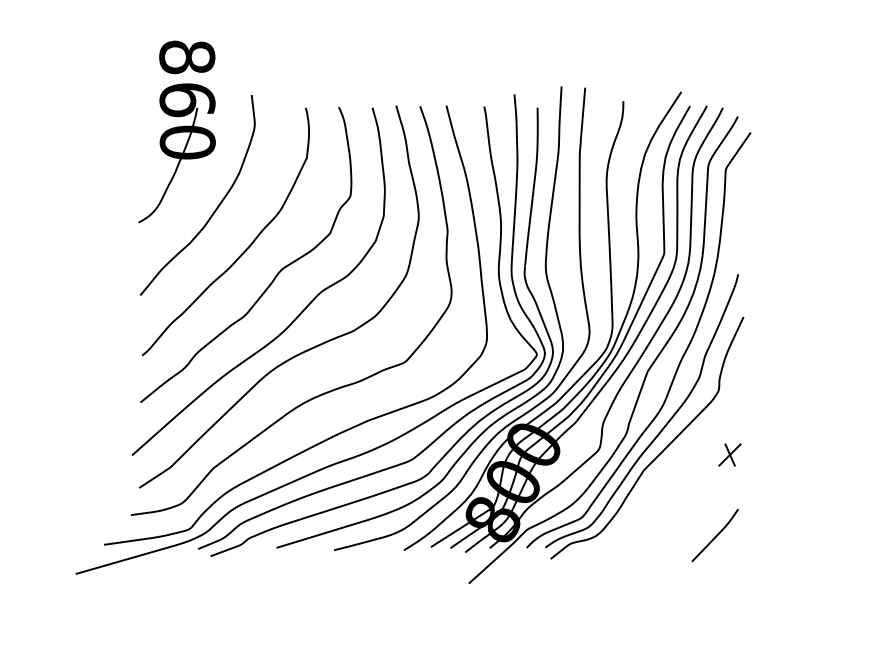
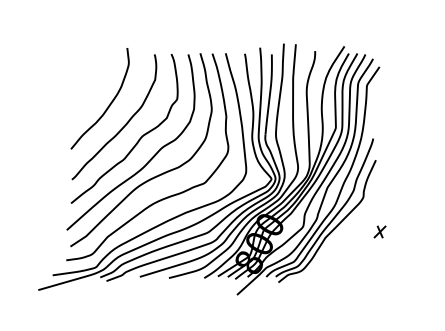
part: (176, 131) -> (89, 66), removed
part: (728, 454) -> (379, 231), moved
line: (714, 535) -> (361, 270), removed

